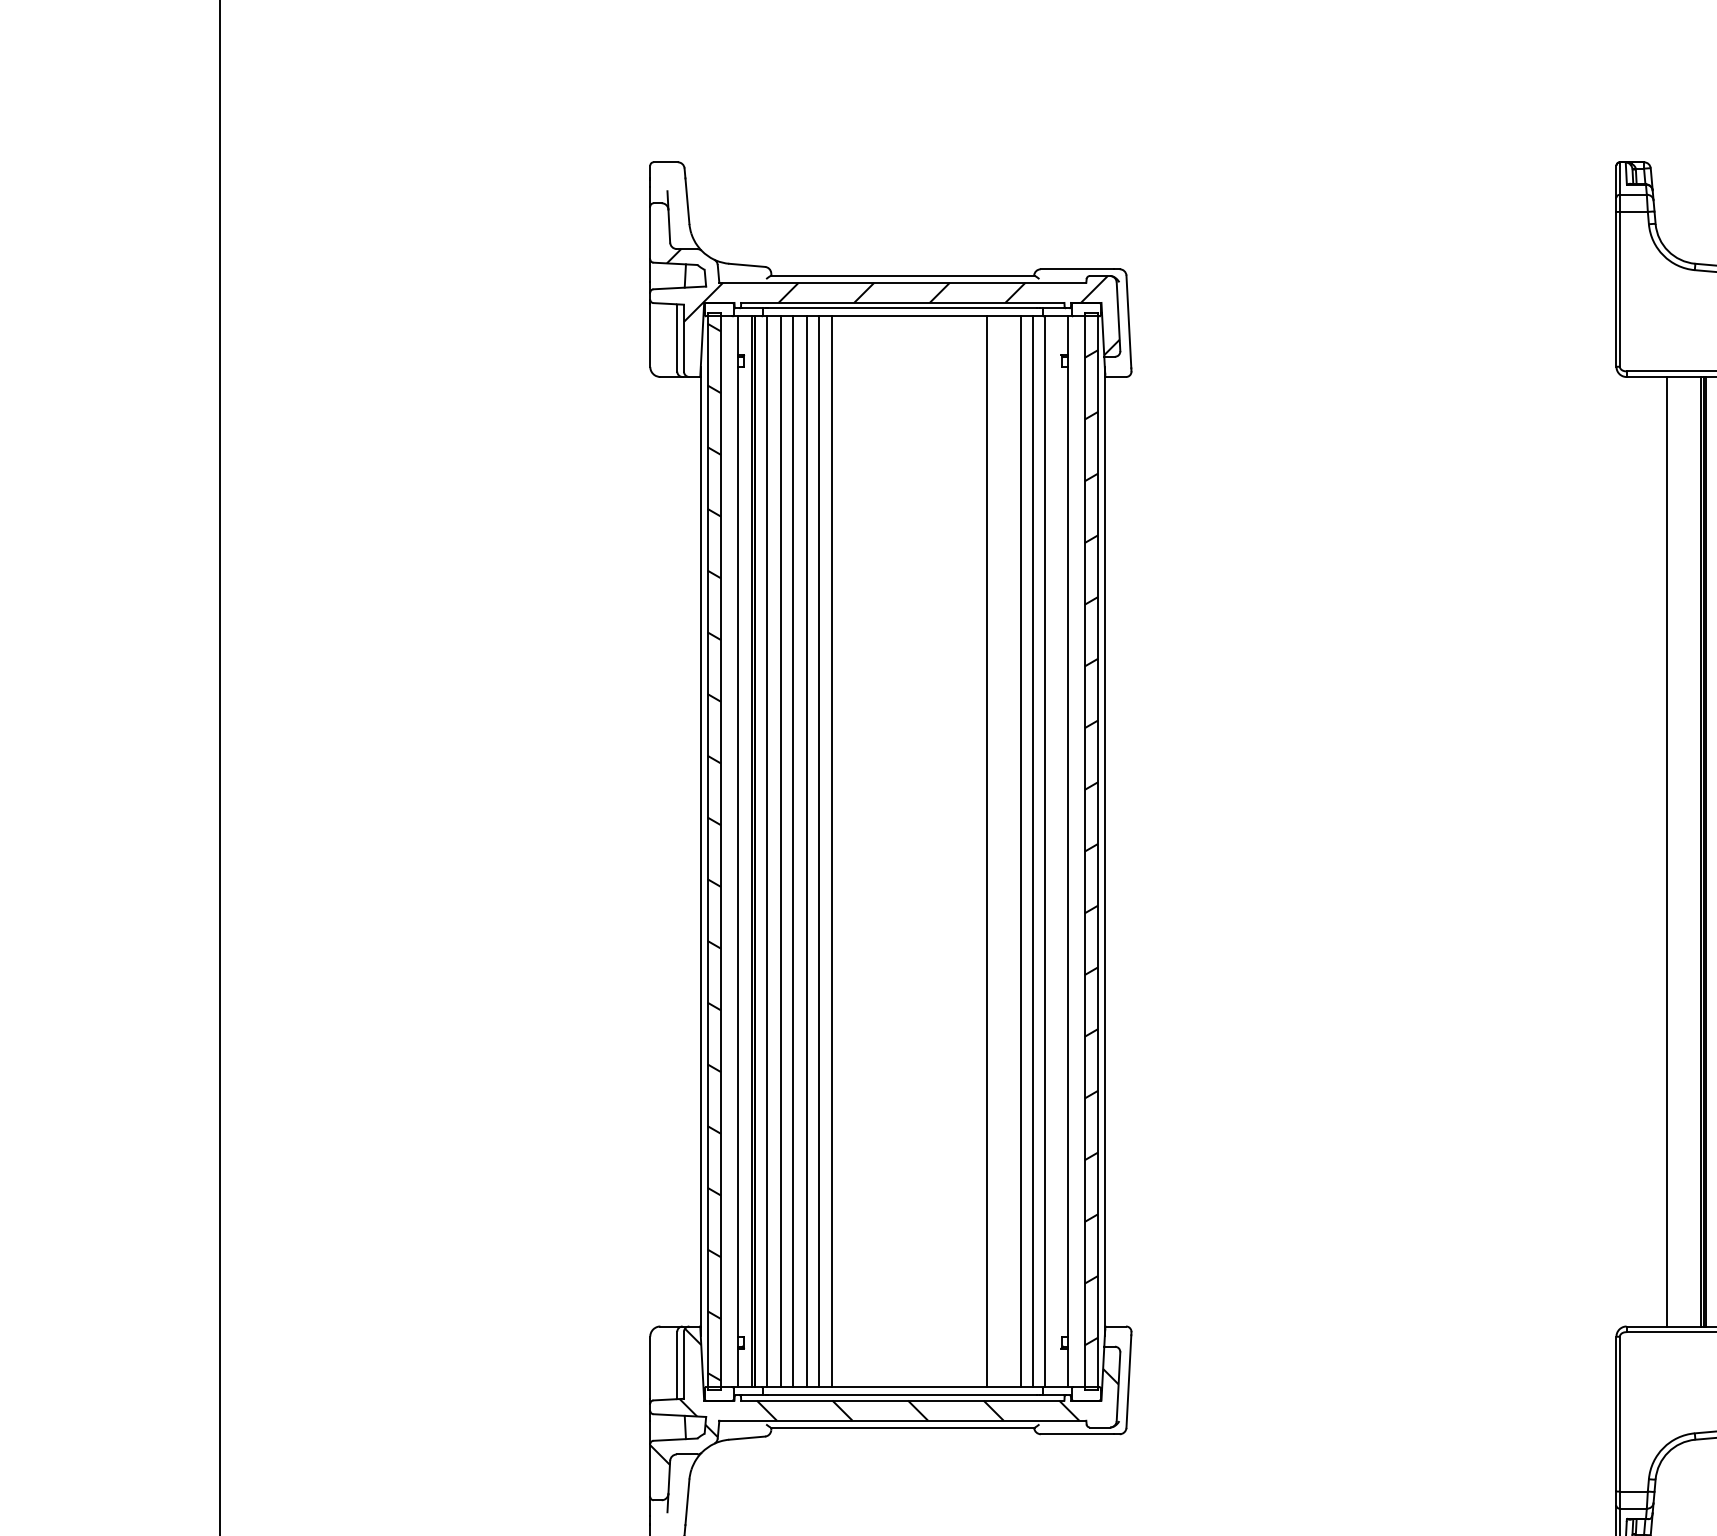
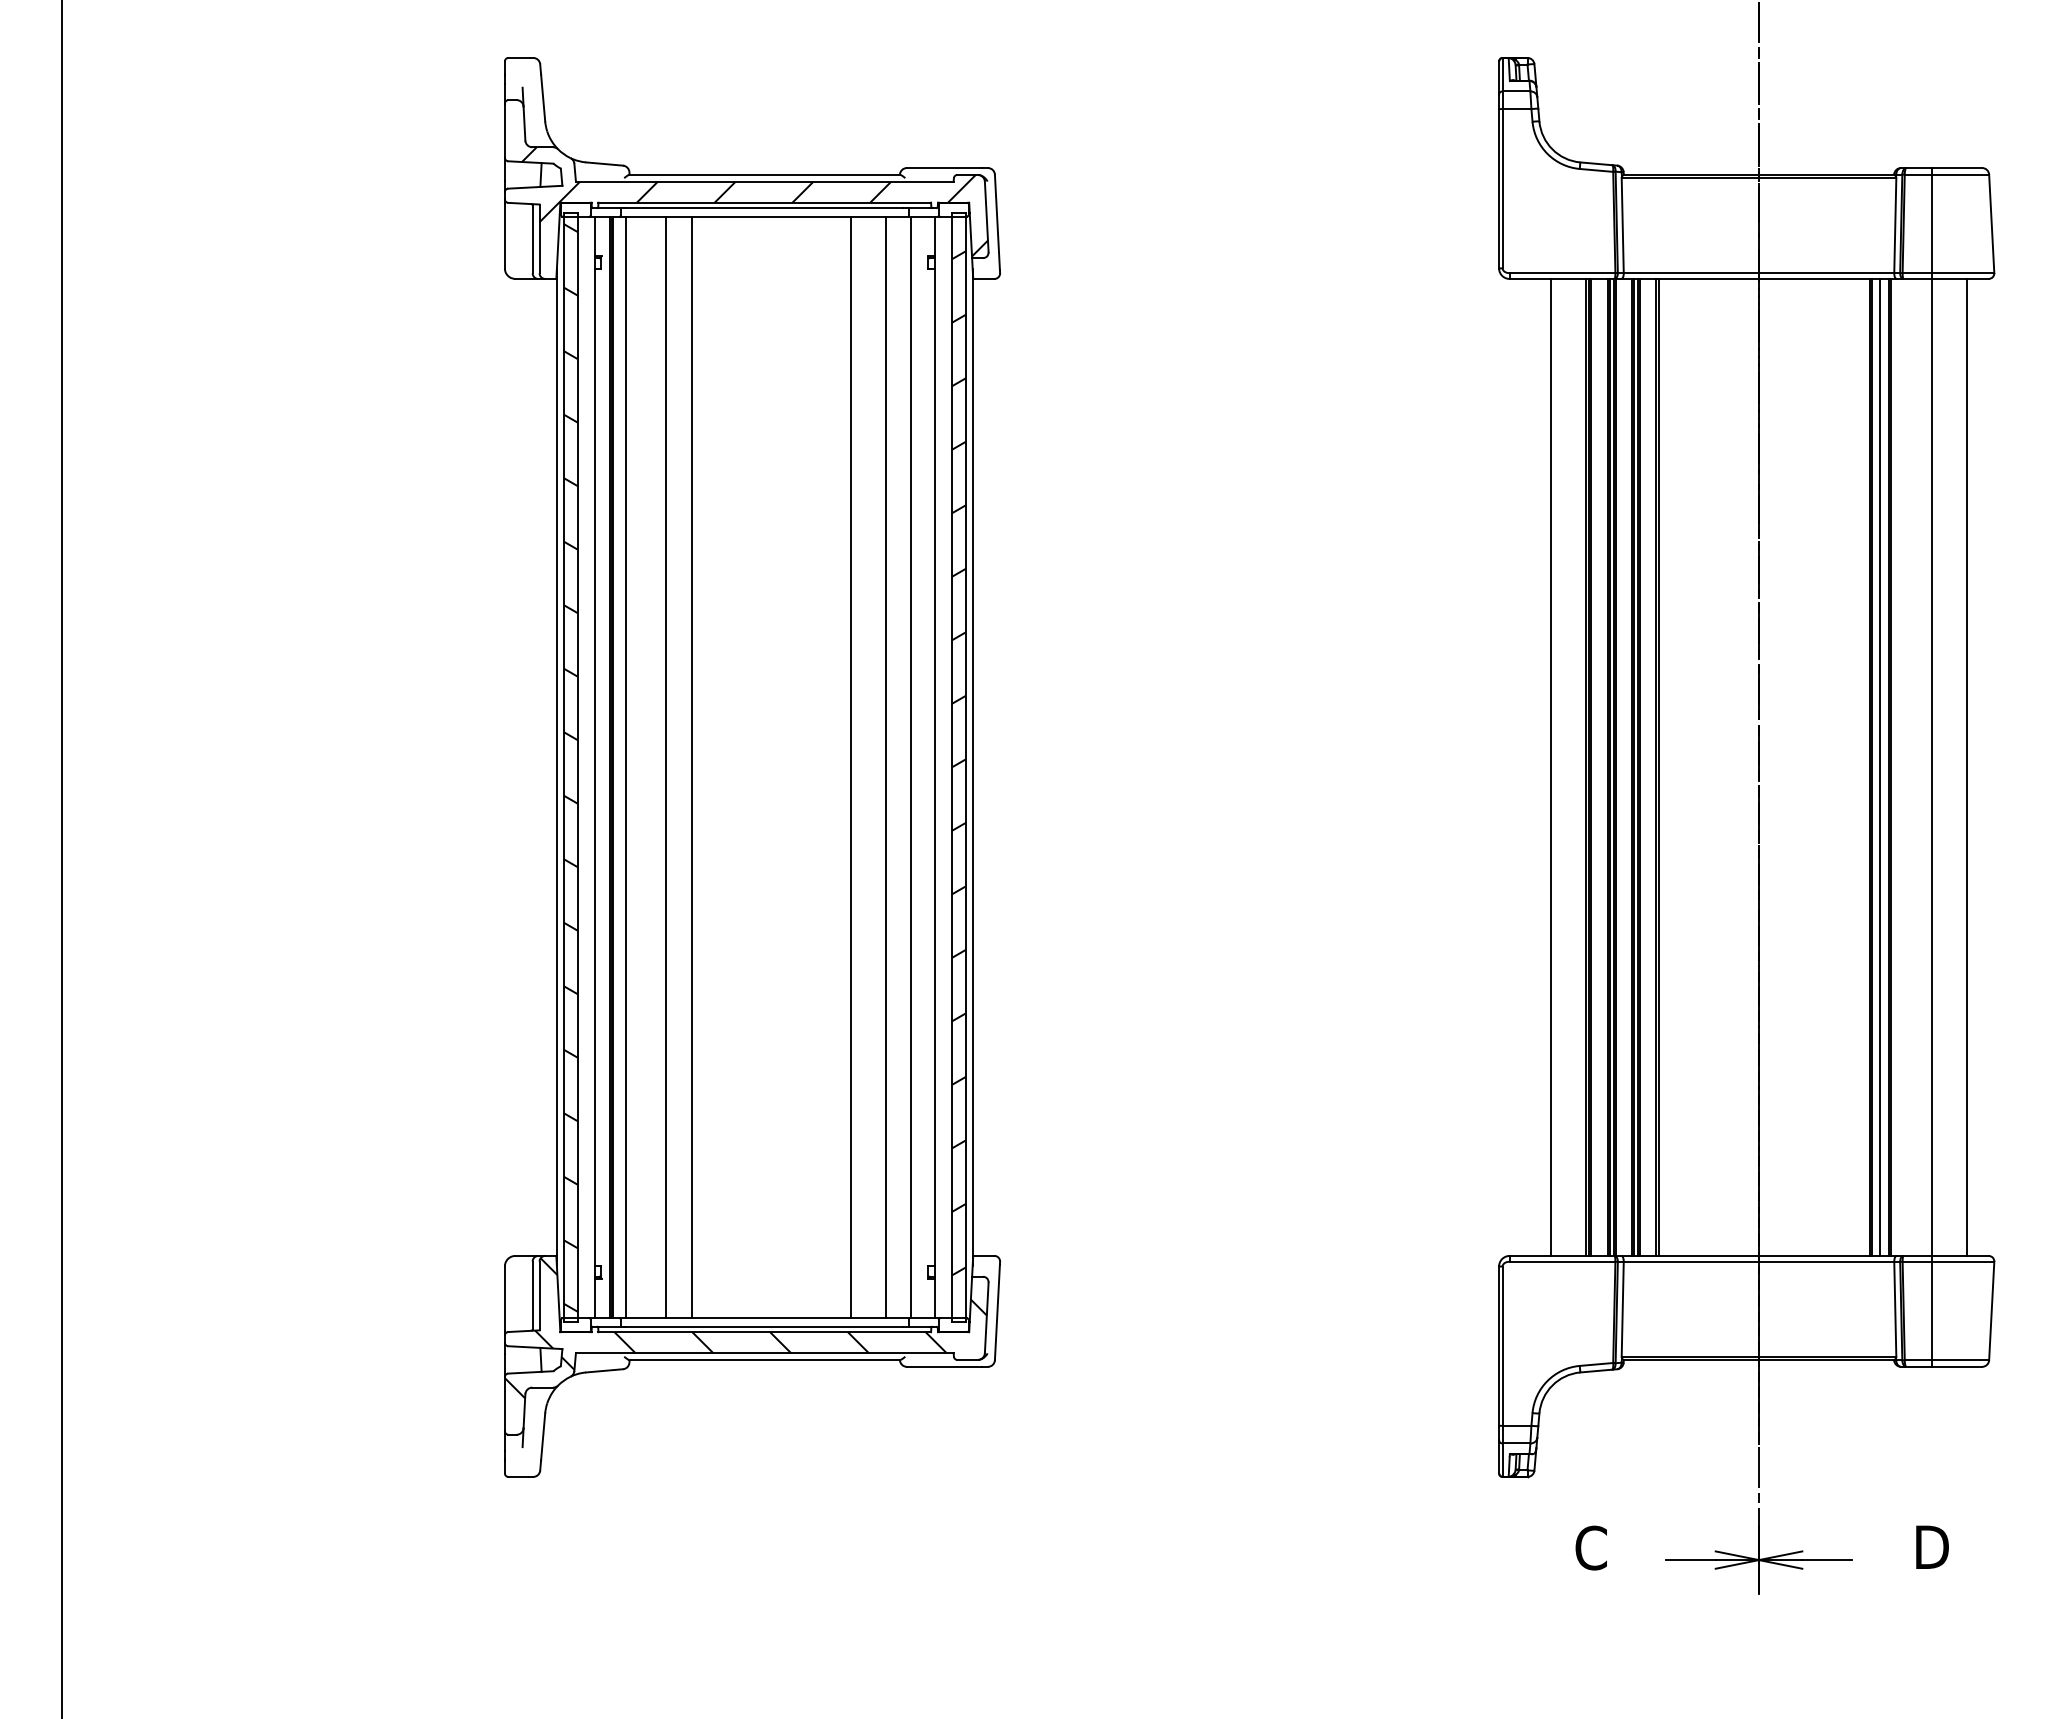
line: (781, 851) -> (639, 767), removed
line: (792, 851) -> (651, 767), removed
line: (818, 851) -> (678, 767), removed
line: (1032, 851) -> (898, 767), removed

